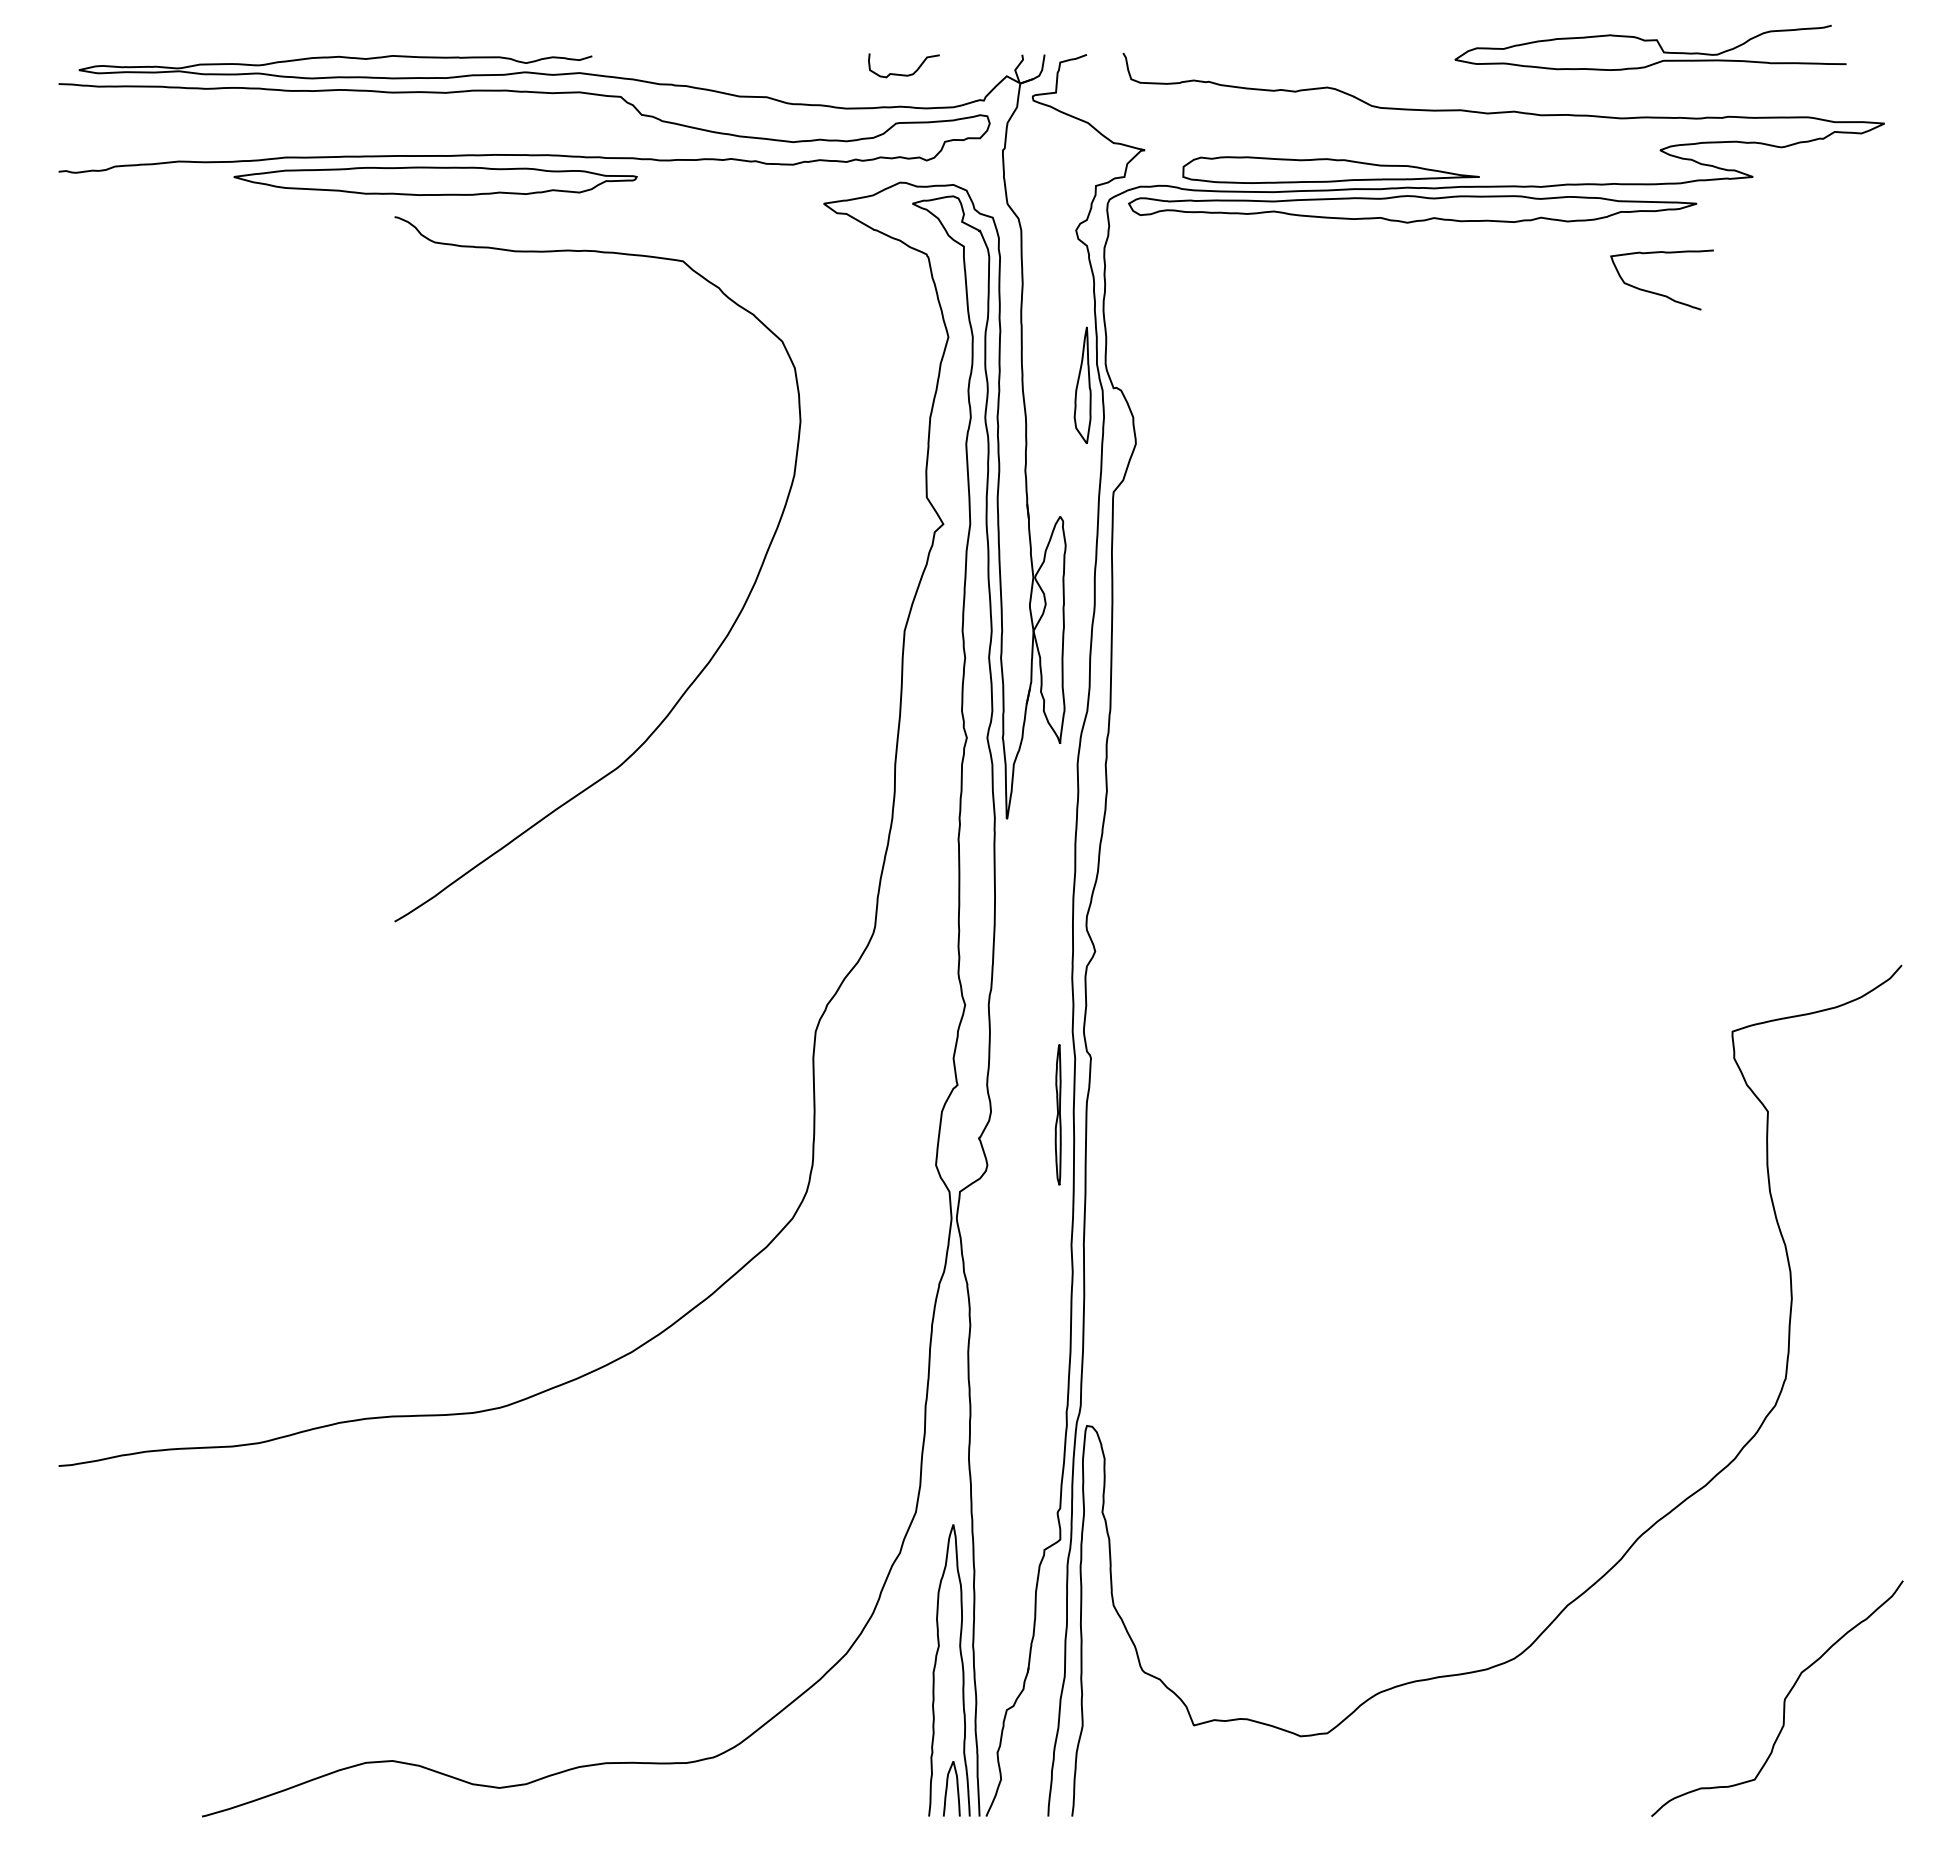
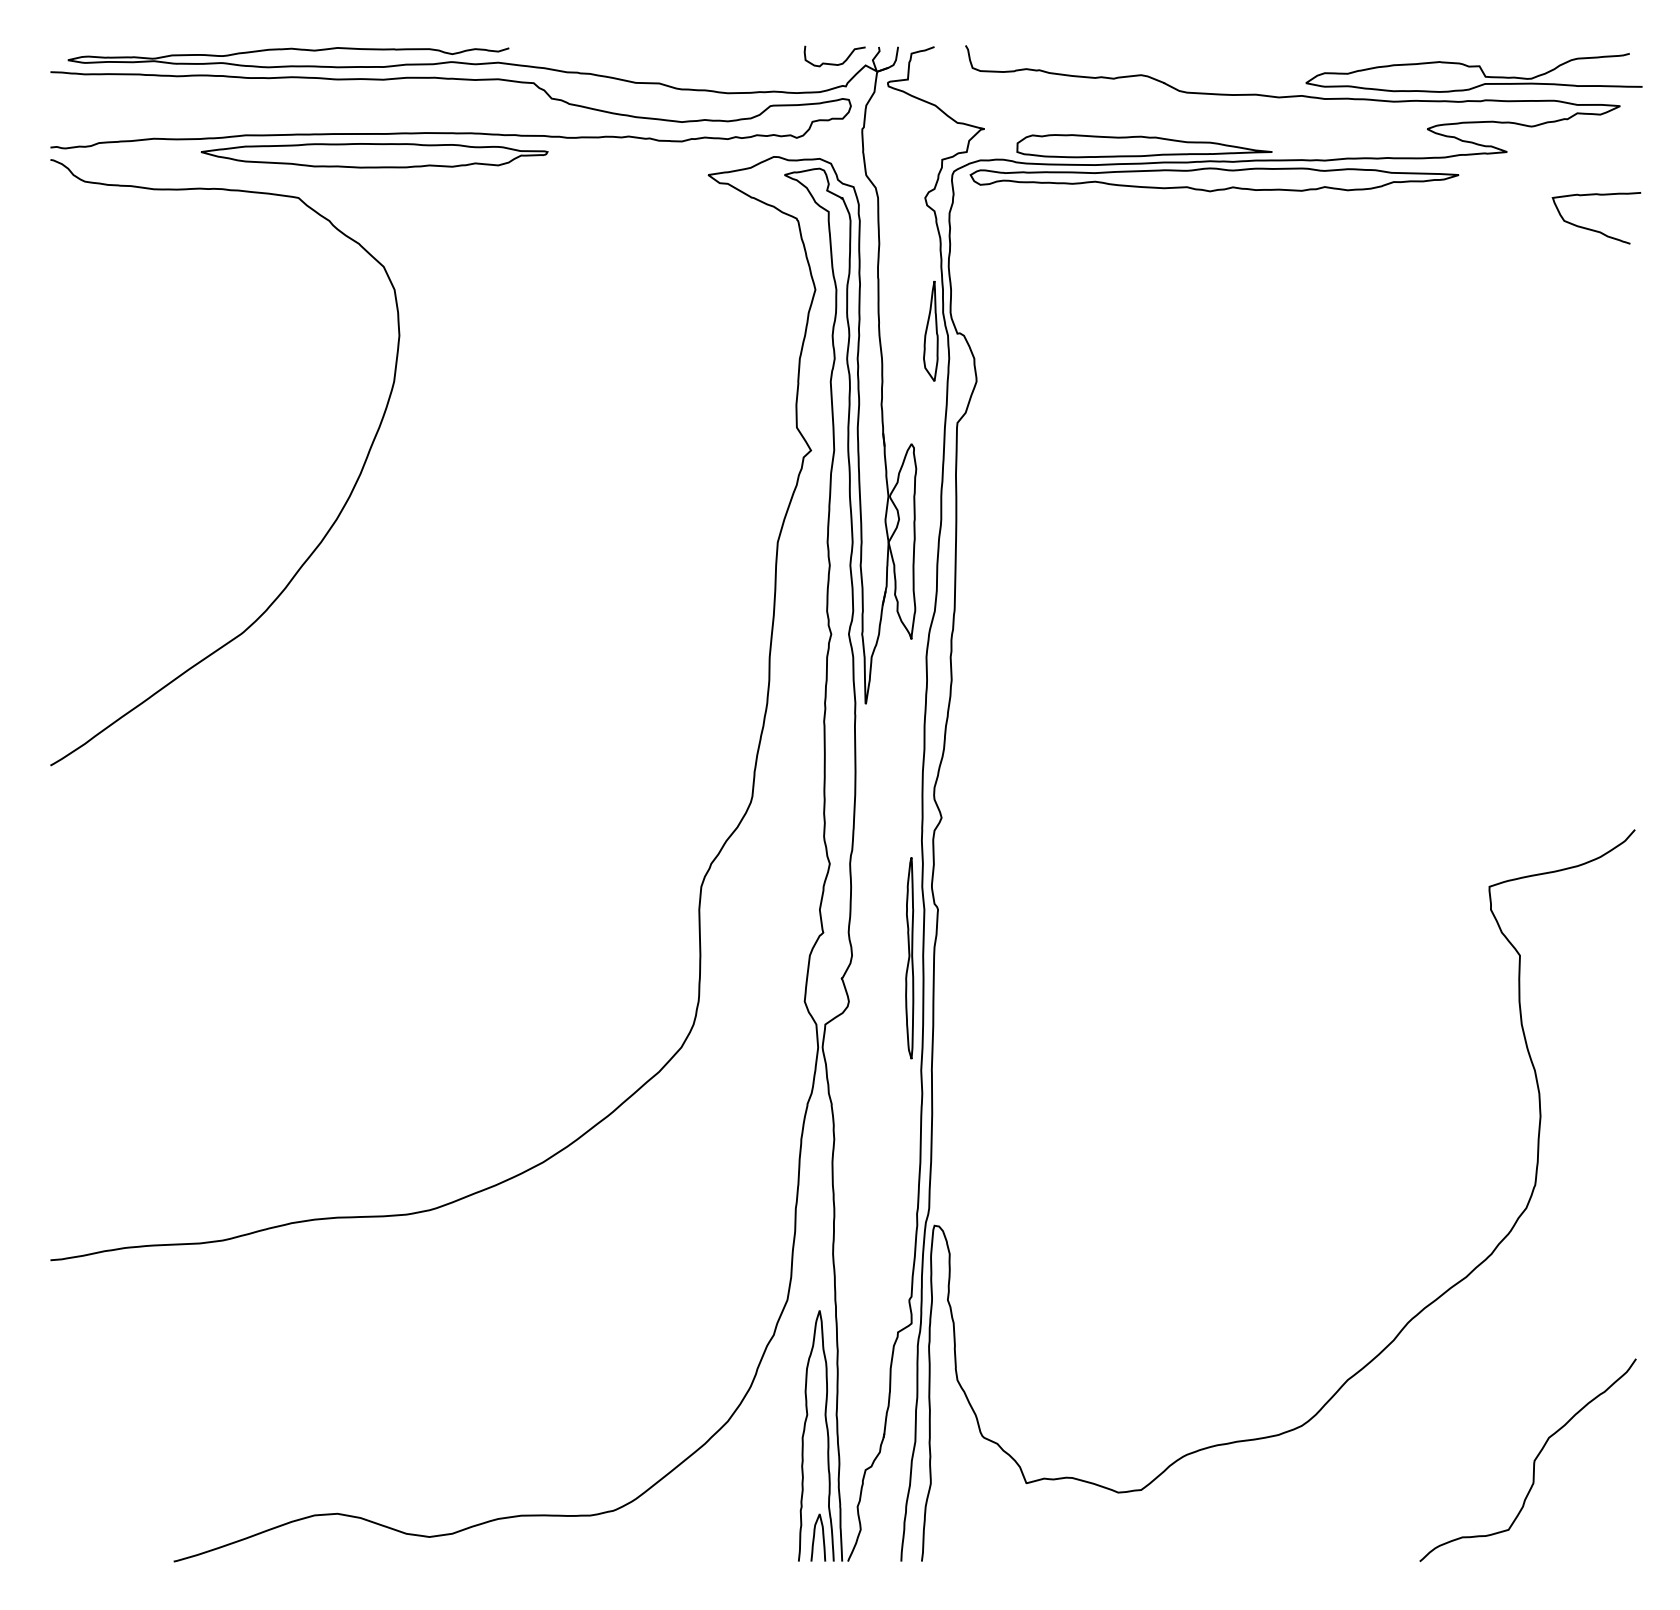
curve: (1650, 41) -> (1474, 67), moved
curve: (903, 74) -> (834, 63), moved
curve: (1656, 292) -> (1591, 229), moved
curve: (716, 649) -> (327, 531), moved
part: (1058, 1114) -> (910, 958), size x1.67

